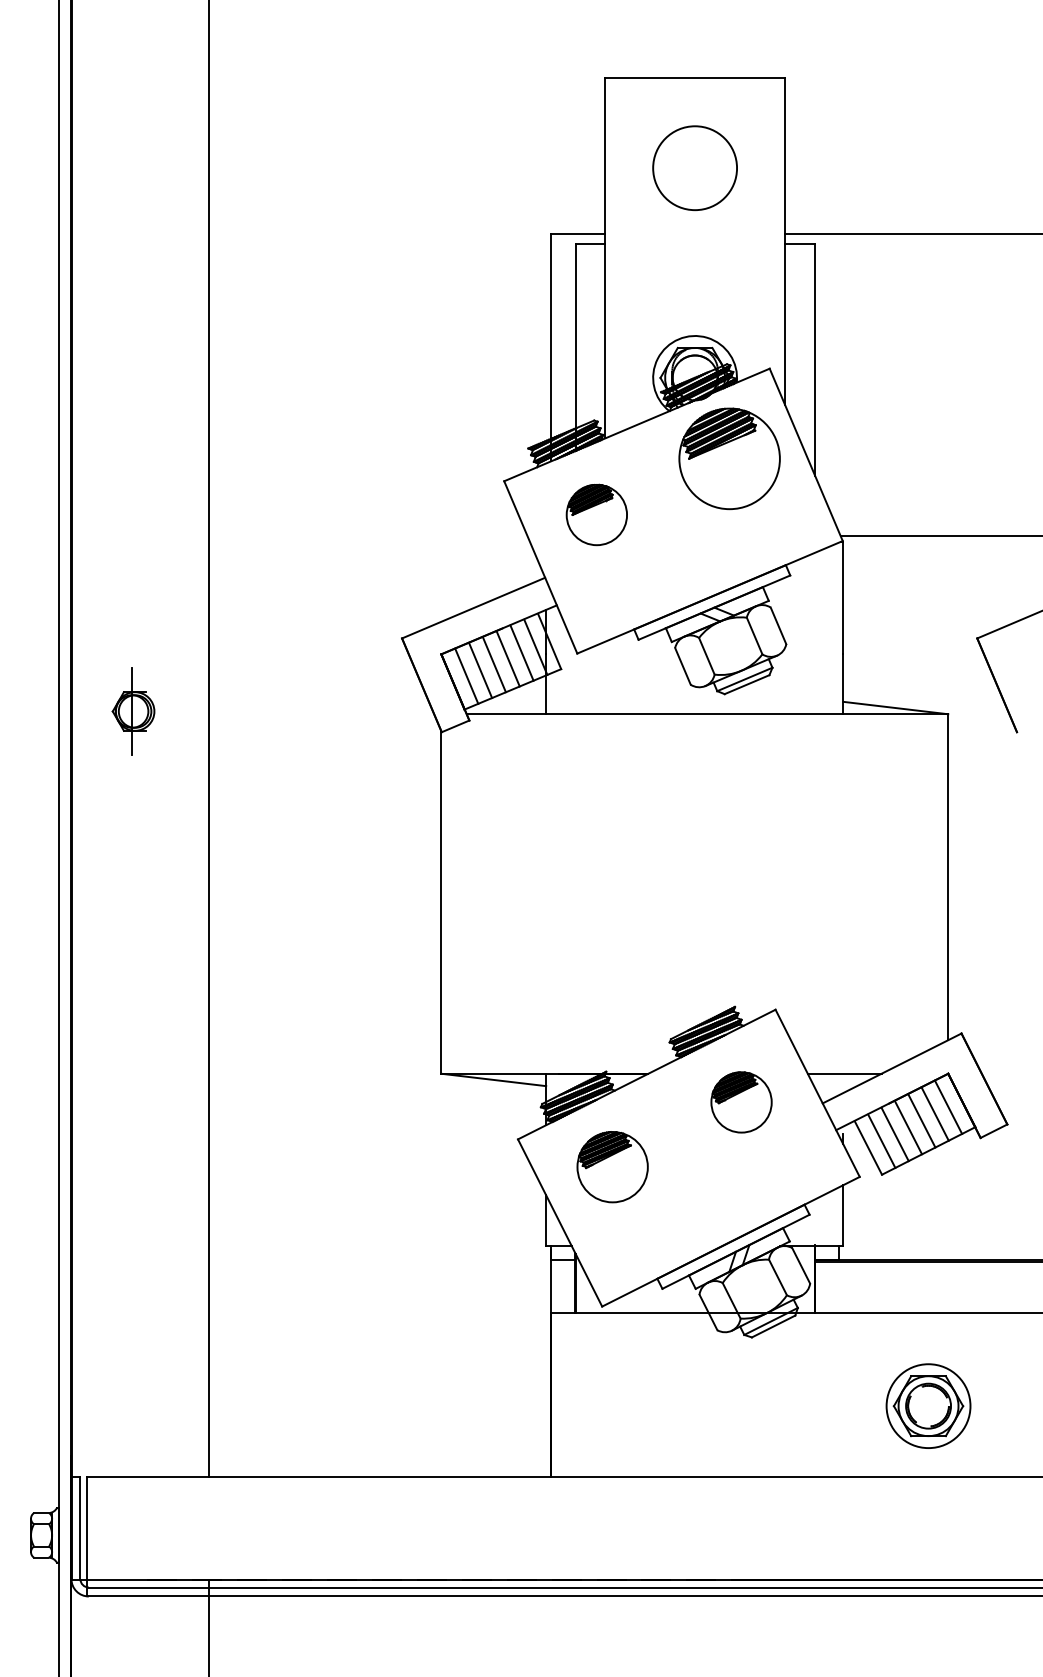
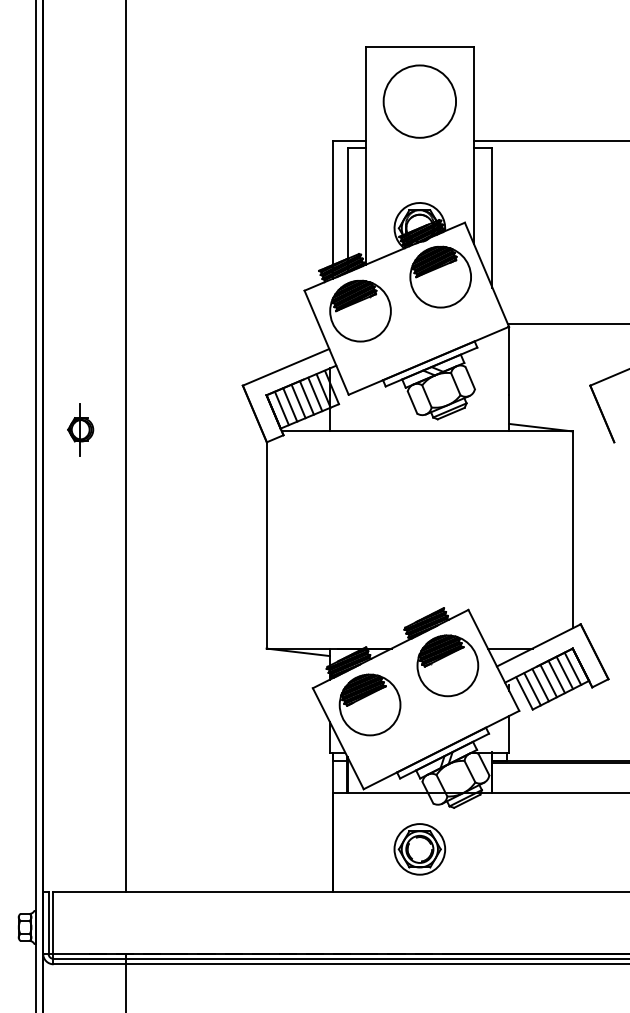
circle: (694, 167) -> (419, 101), size x1.43
part: (596, 514) -> (360, 310), size x1.67
part: (740, 1101) -> (447, 665), size x1.67
part: (611, 1166) -> (369, 704), size x1.43
part: (927, 1406) -> (419, 849), moved

